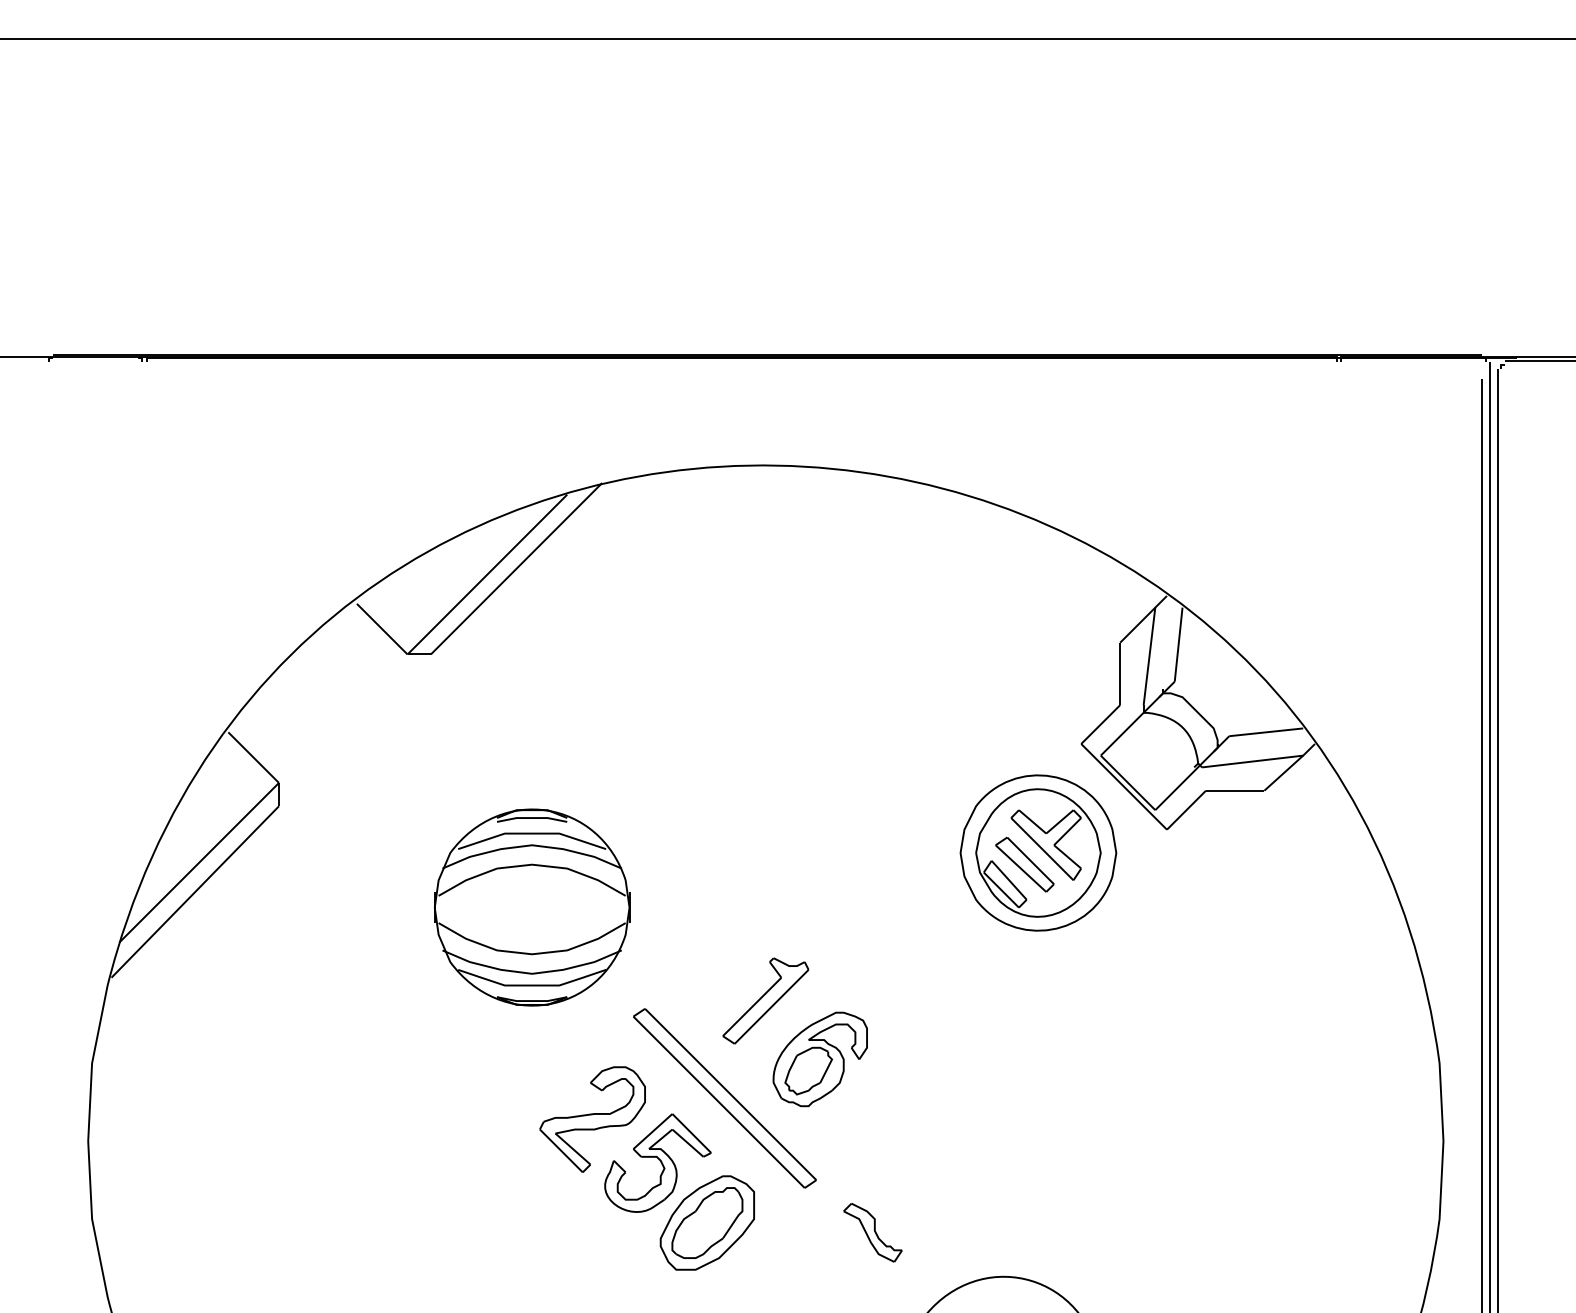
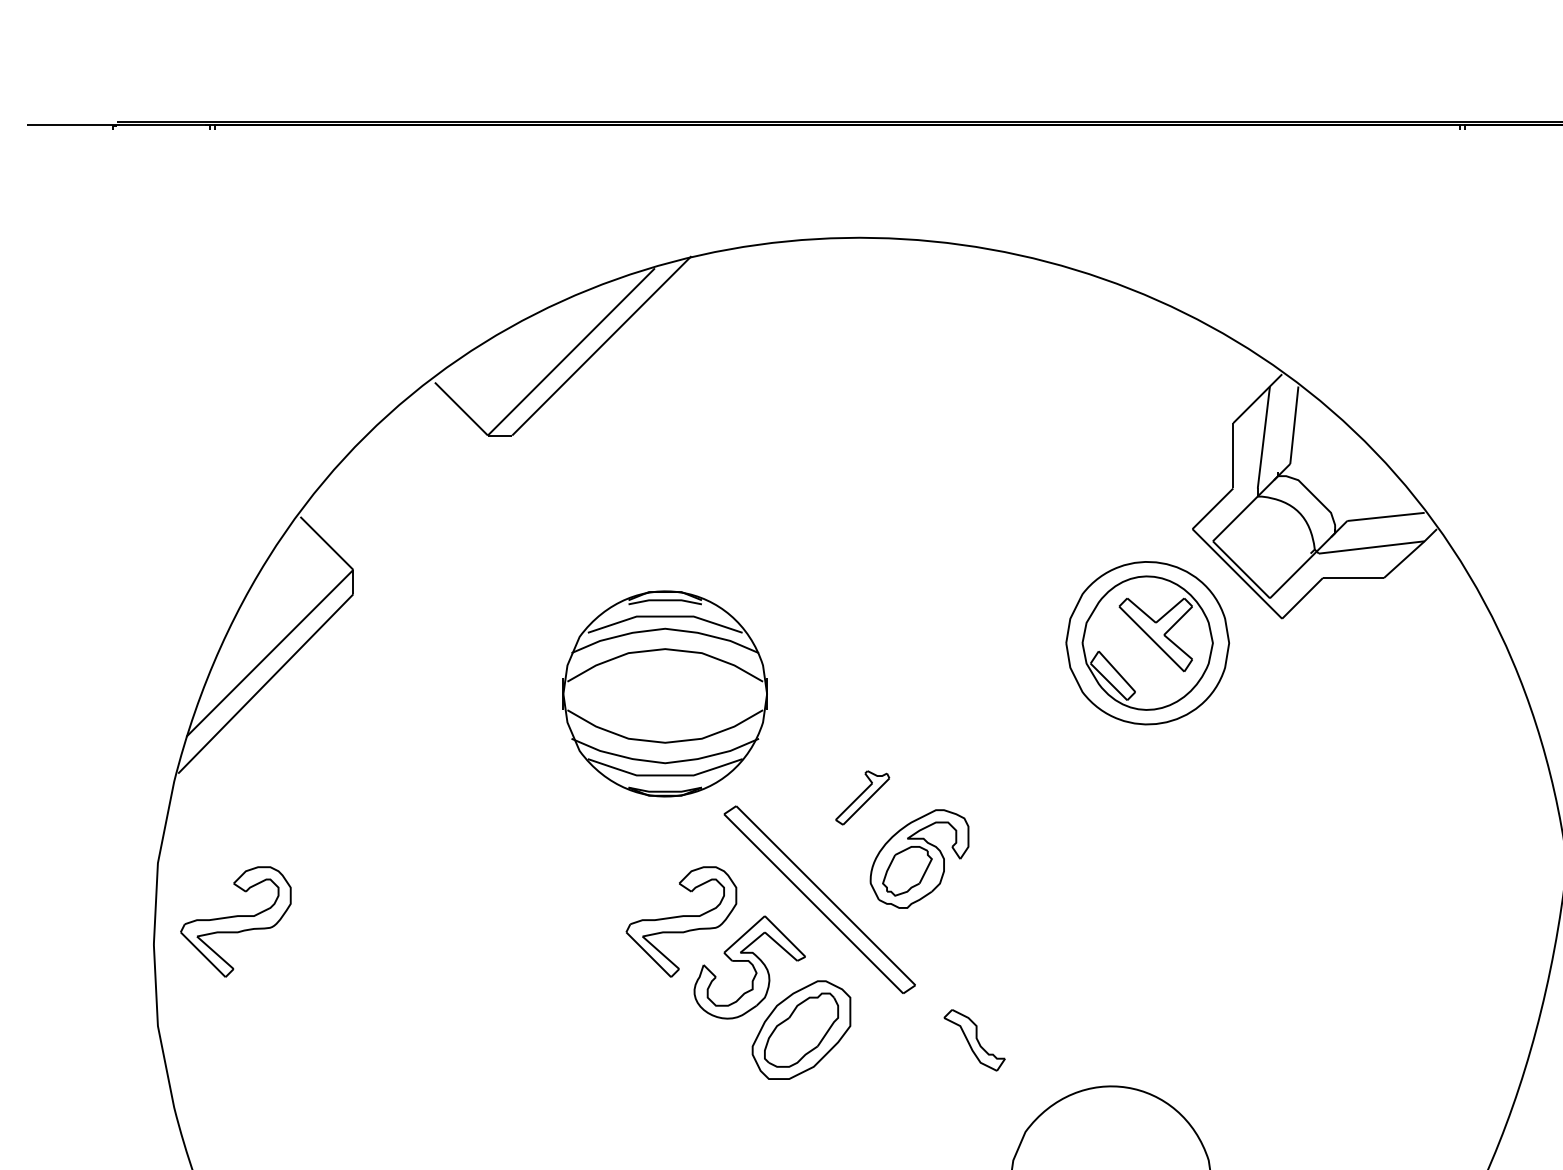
part: (1024, 864) -> (1133, 655), removed
part: (532, 907) -> (665, 693), moved
part: (765, 1000) -> (862, 797), size x0.6
part: (166, 1119) -> (235, 921), added

